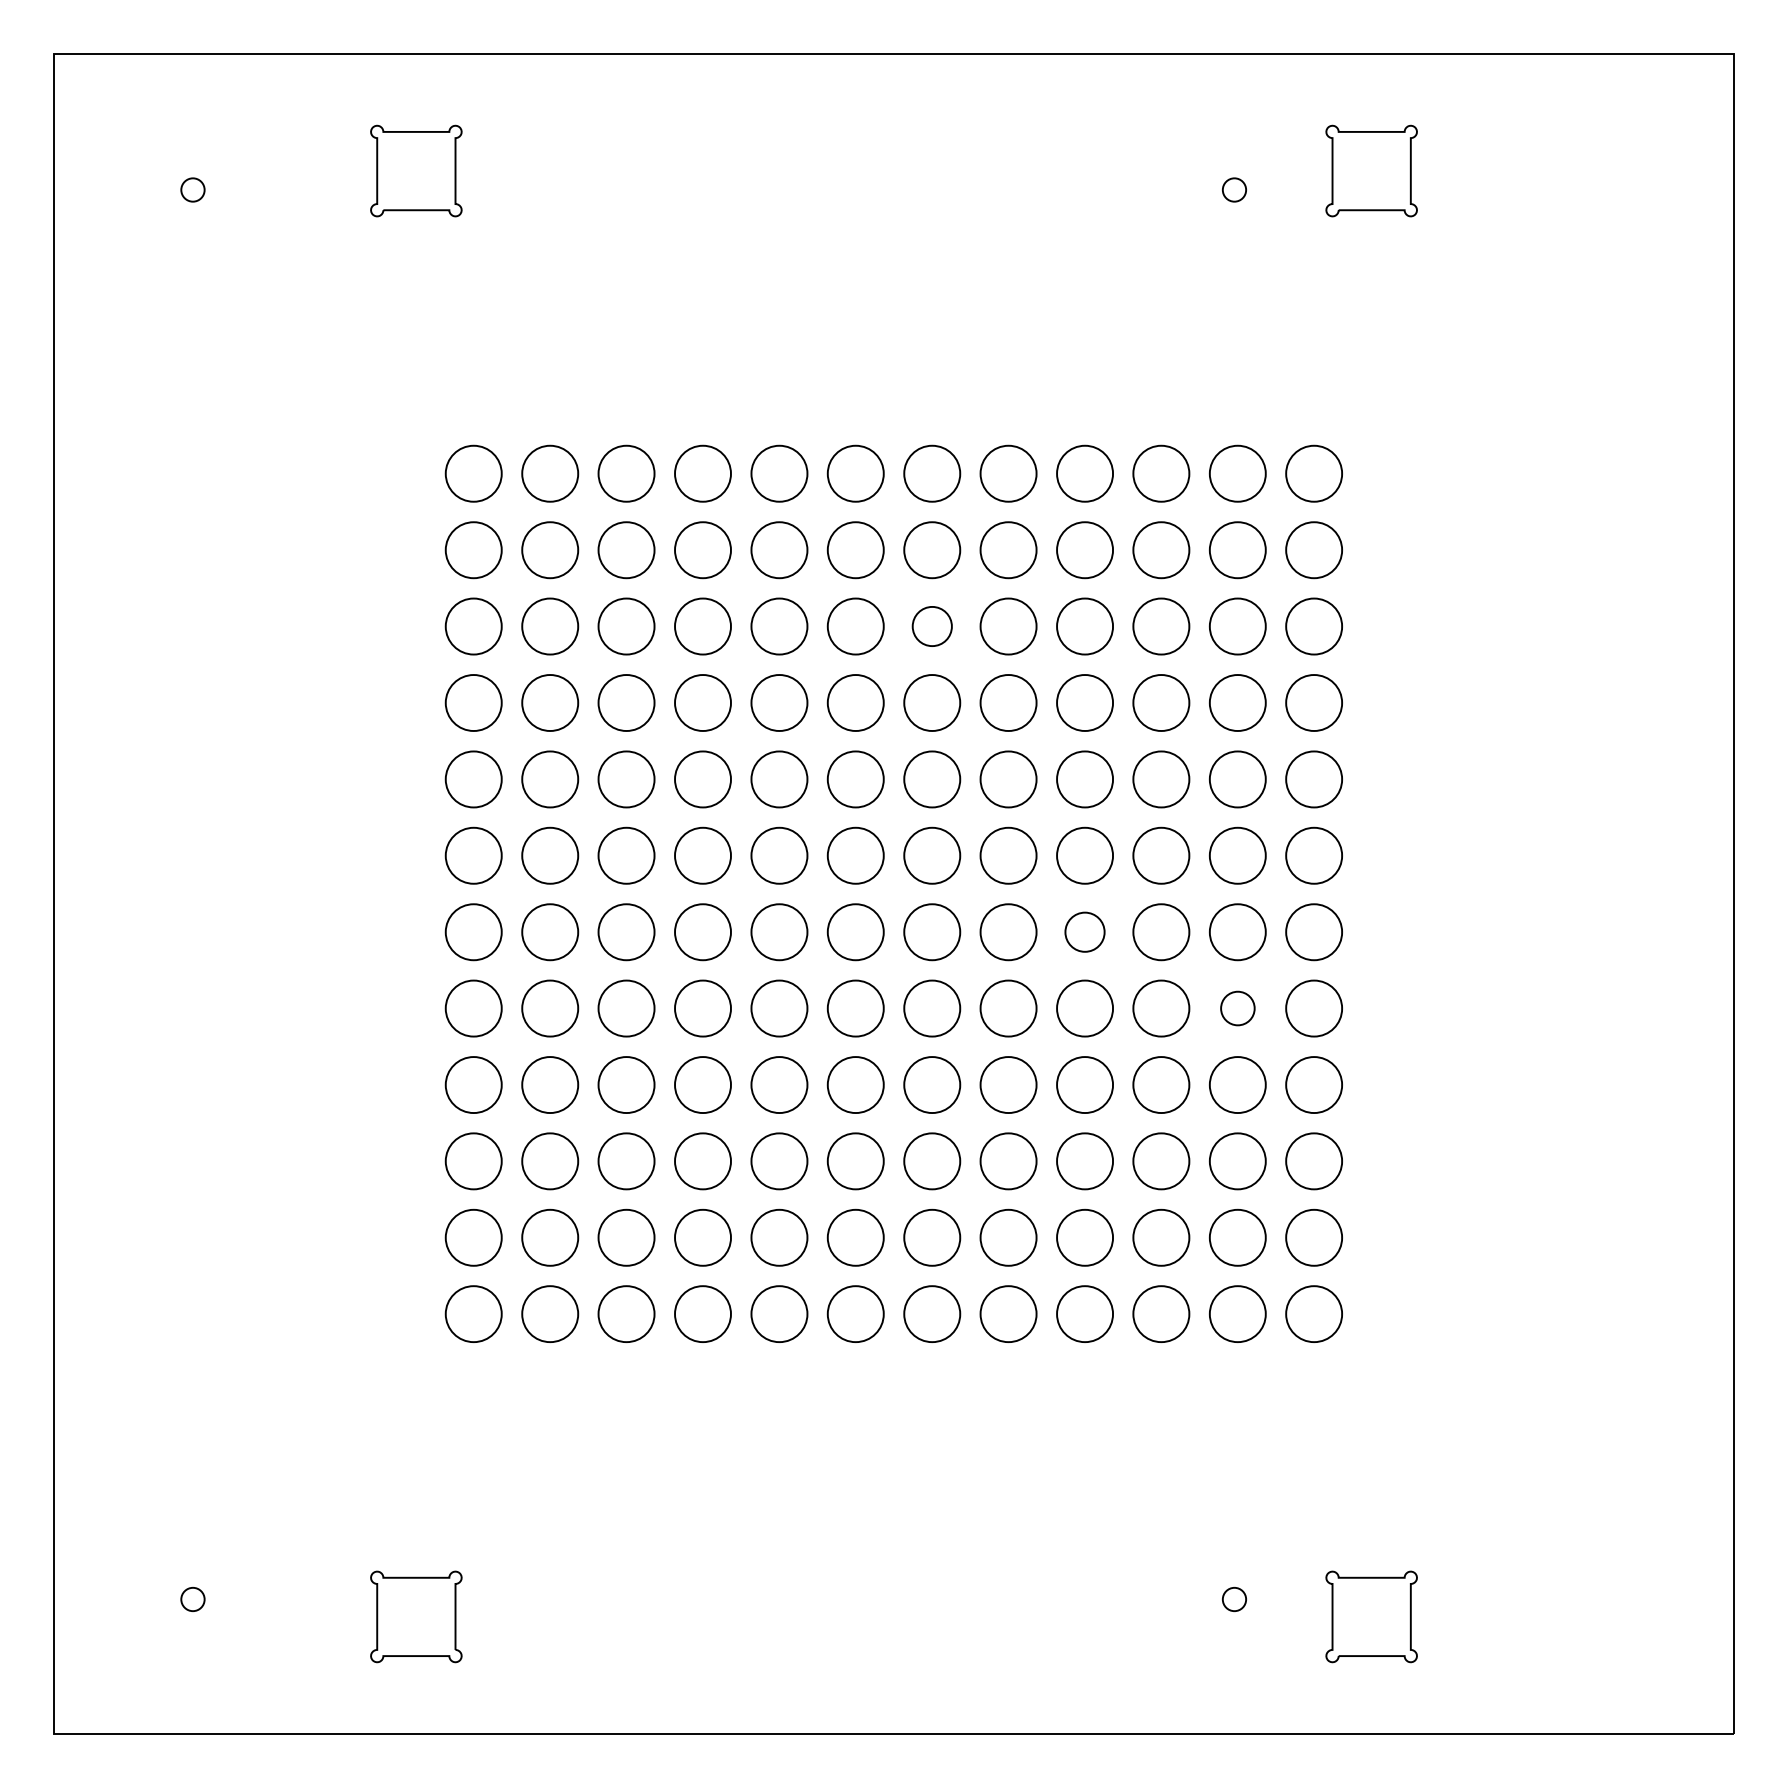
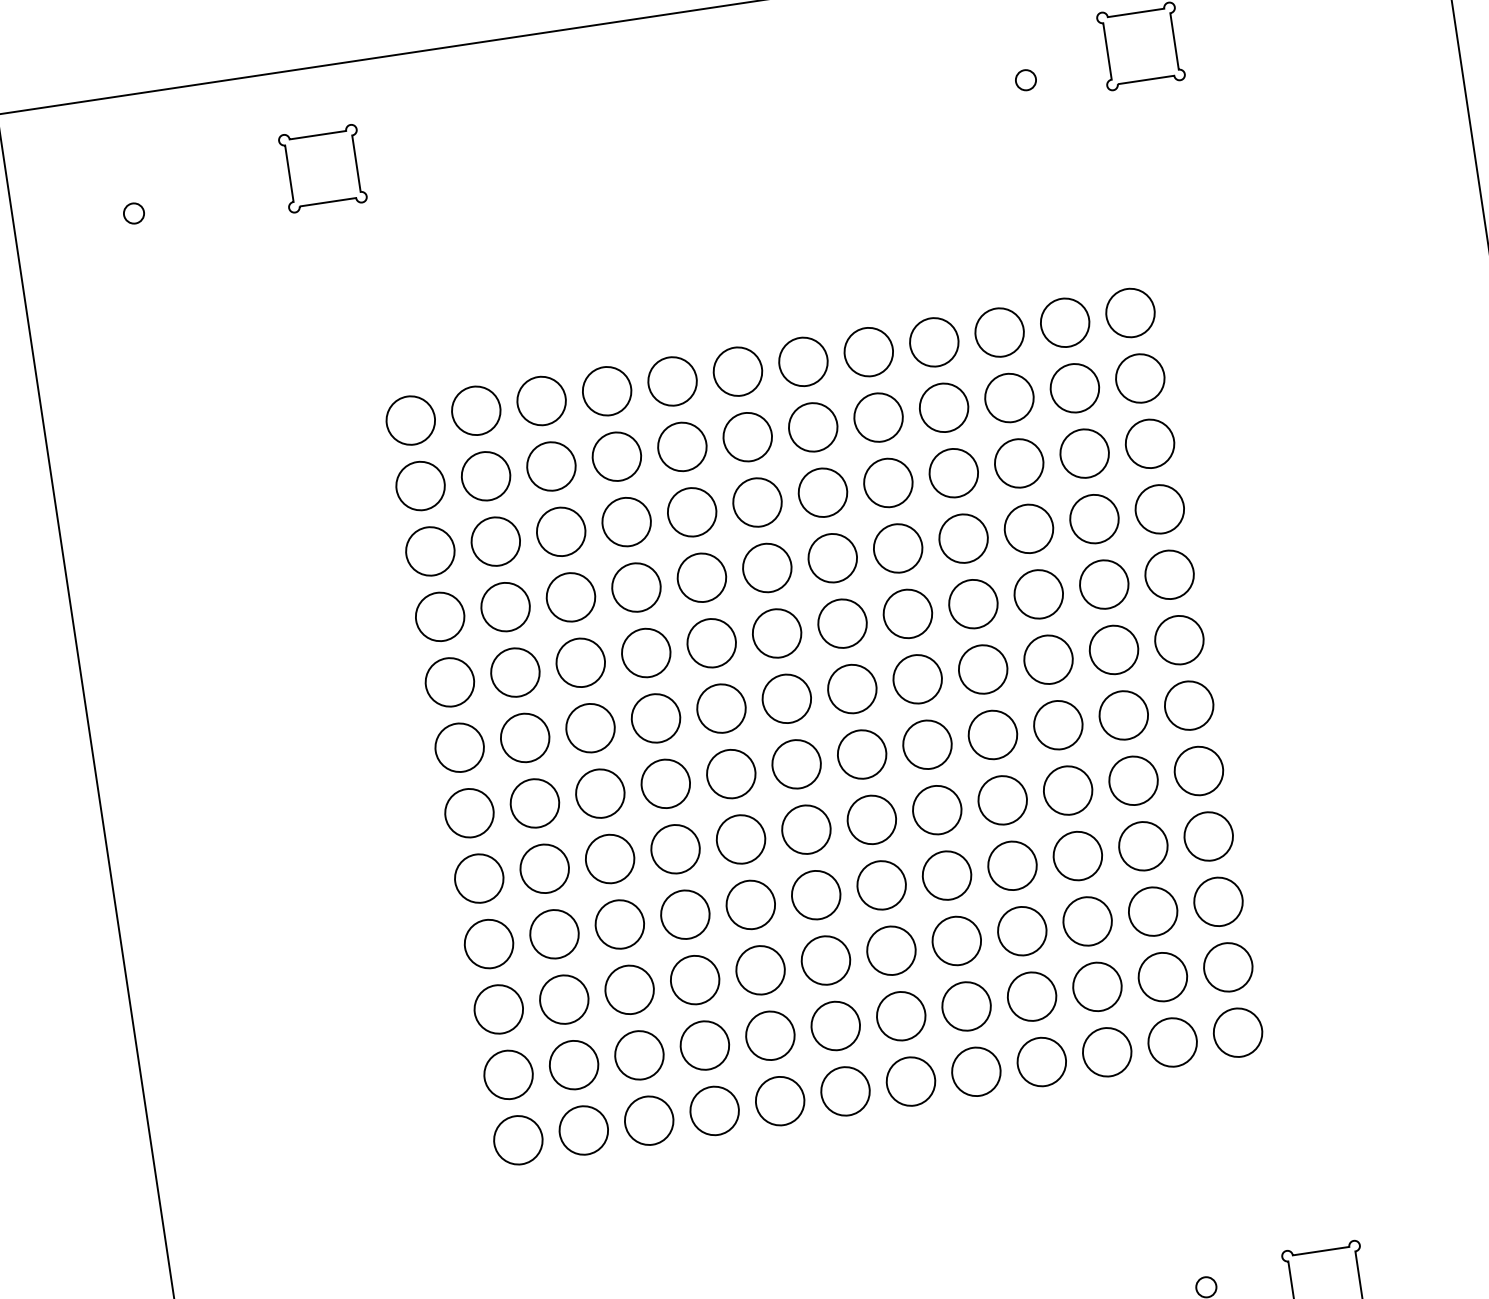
circle: (932, 626) -> (823, 492), size x1.43
circle: (1085, 932) -> (993, 735), size x1.43
circle: (1237, 1008) -> (1133, 780), size x1.67

